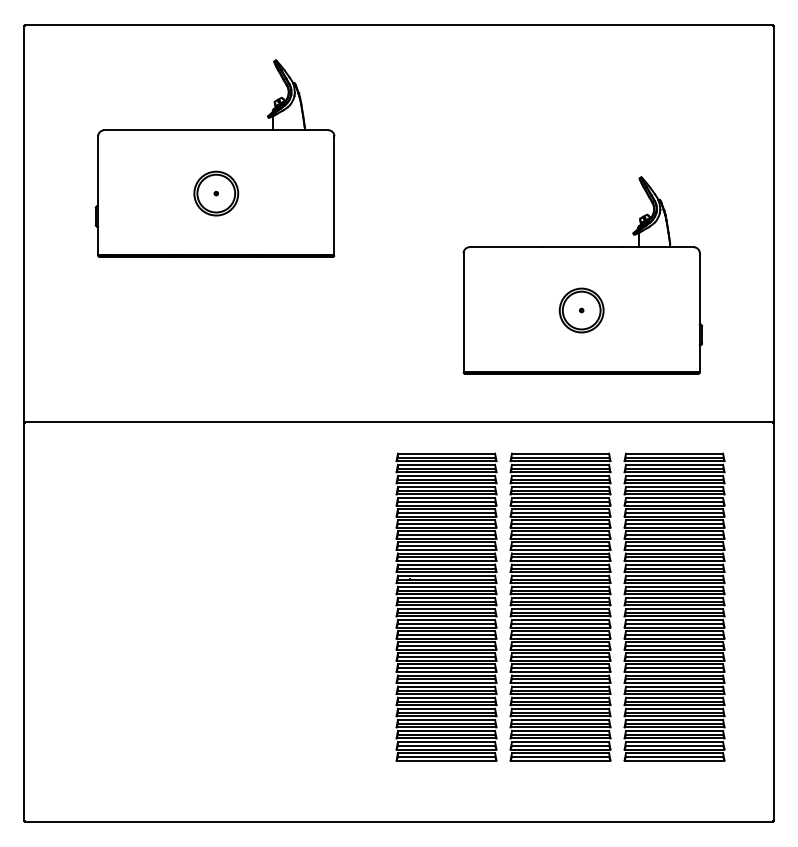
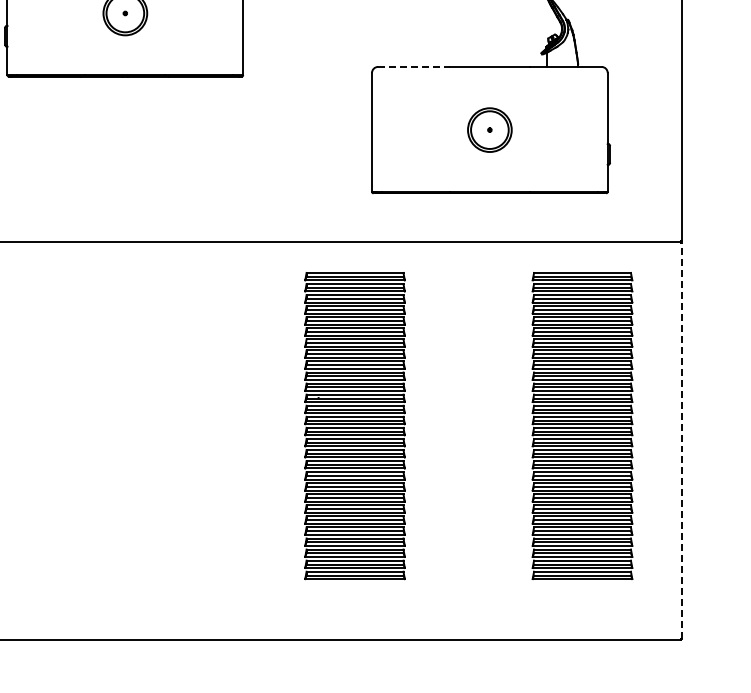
line: (505, 247) -> (413, 67), solid -> dashed
part: (560, 606) -> (468, 425), removed
line: (774, 622) -> (682, 441), solid -> dashed

